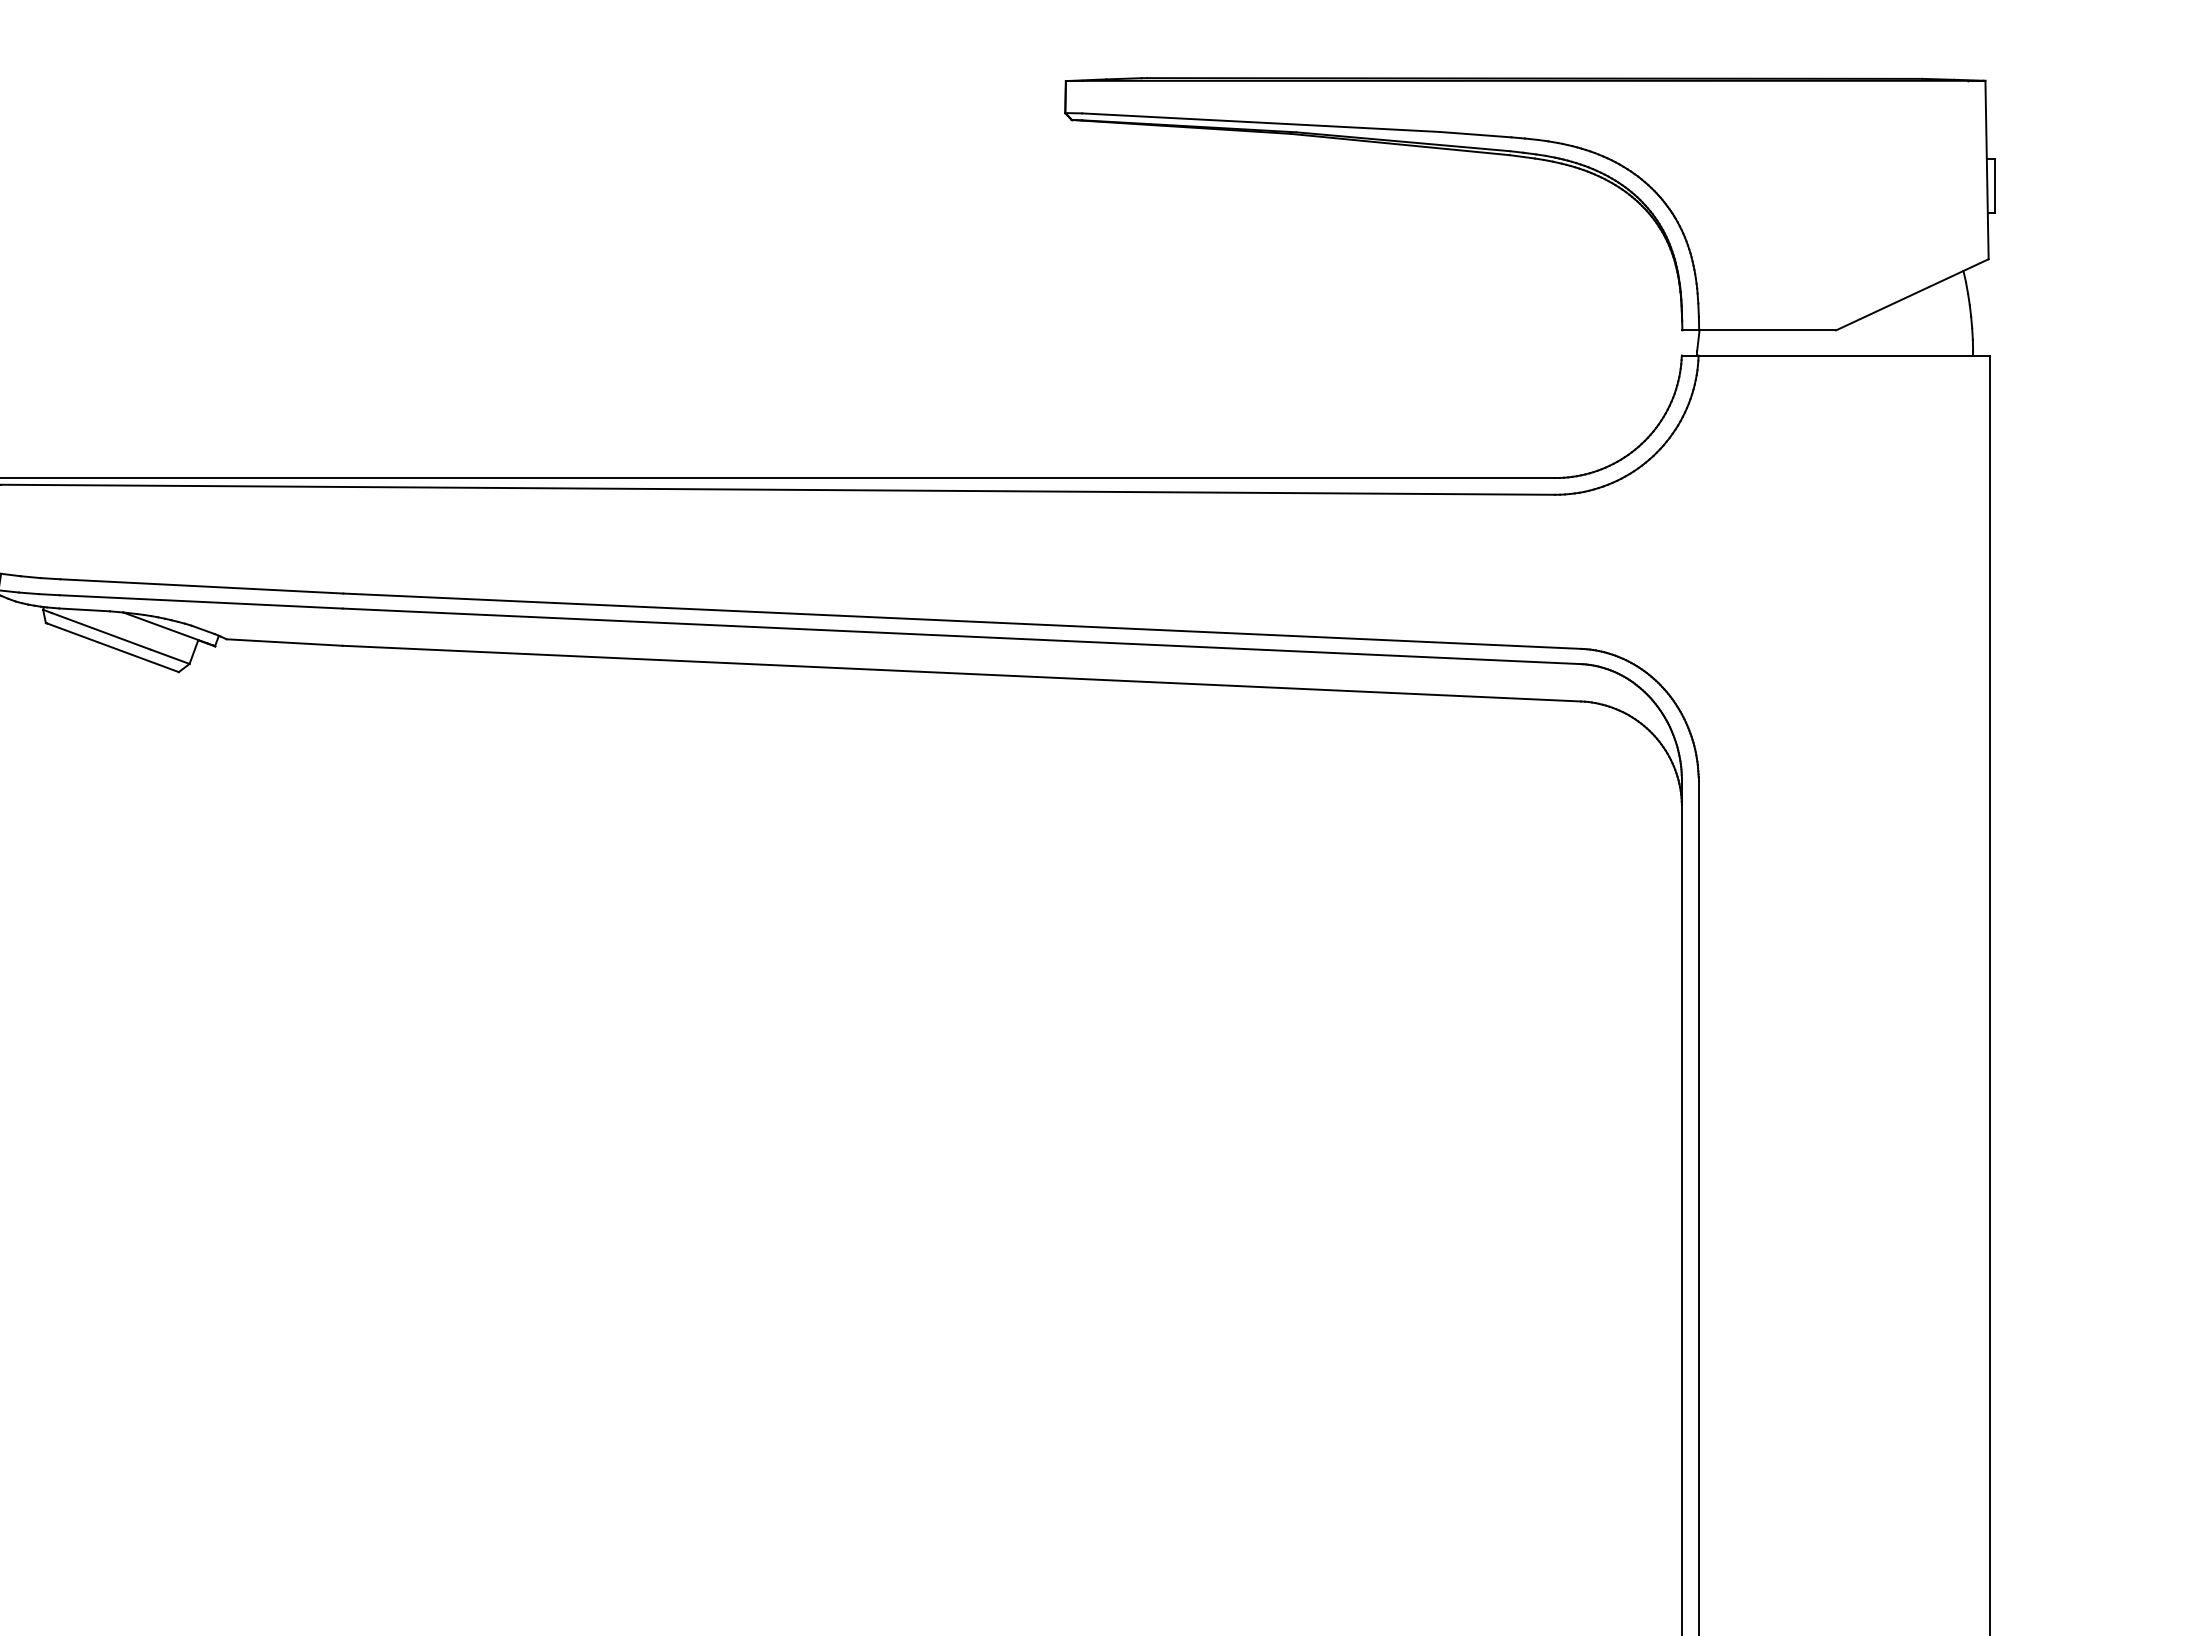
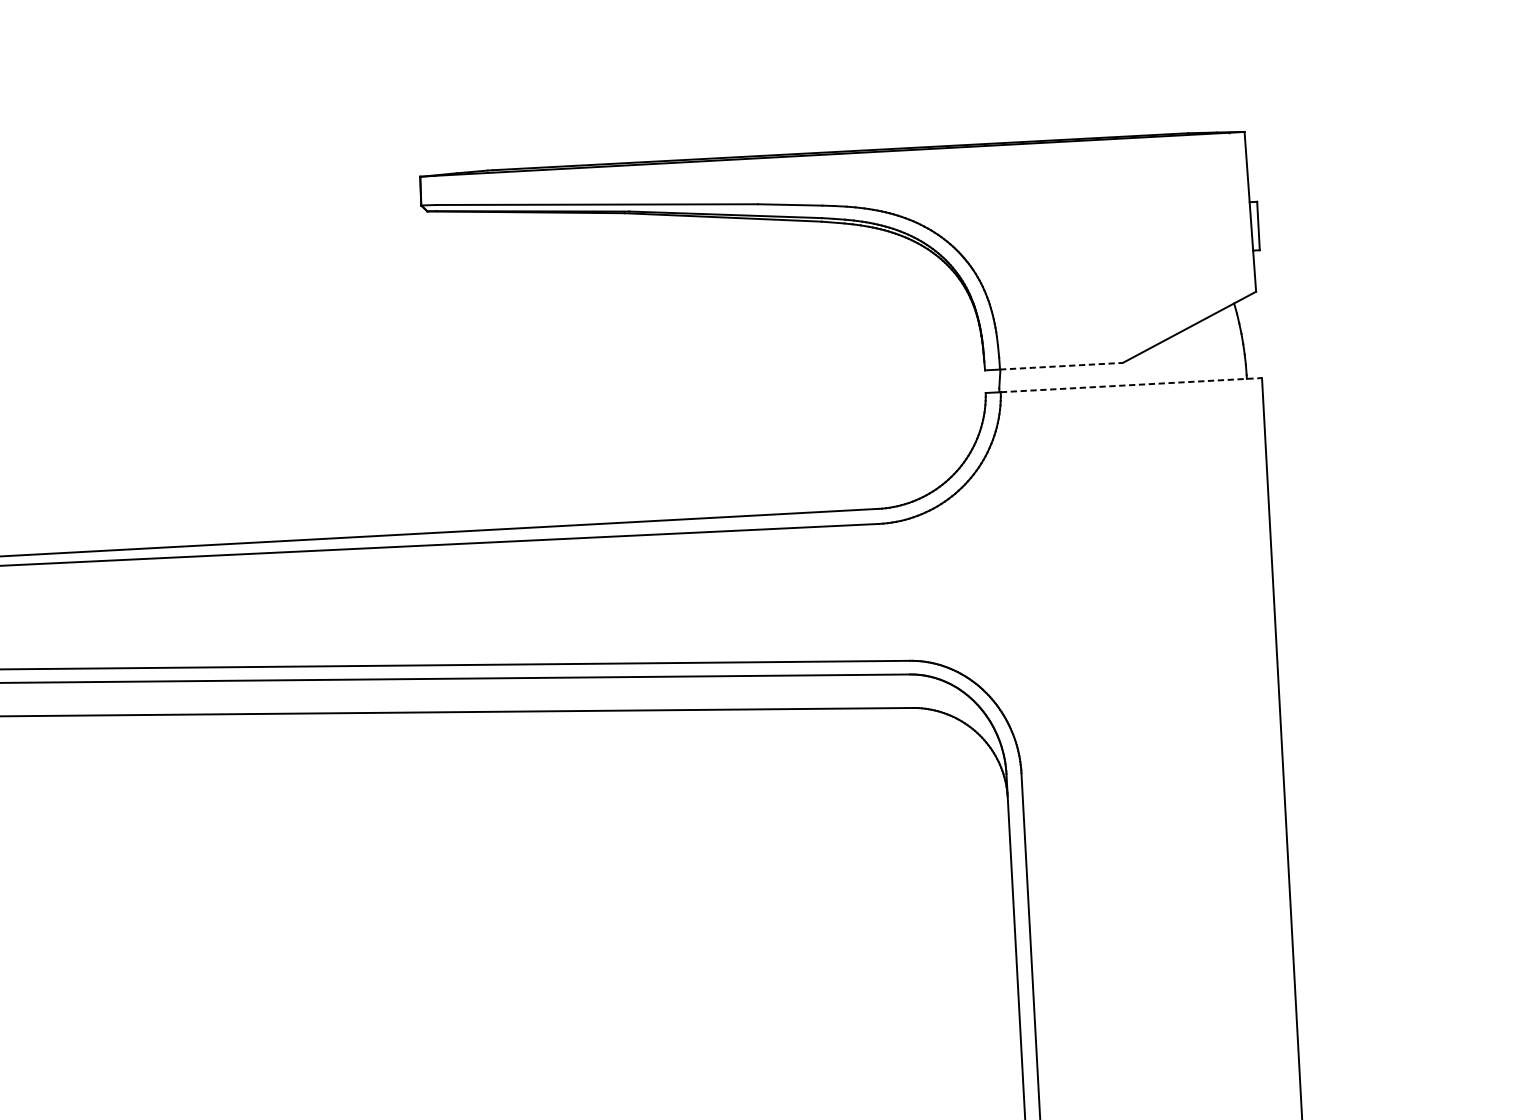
line: (1768, 330) -> (1062, 366), solid -> dashed
line: (1844, 355) -> (1131, 385), solid -> dashed

